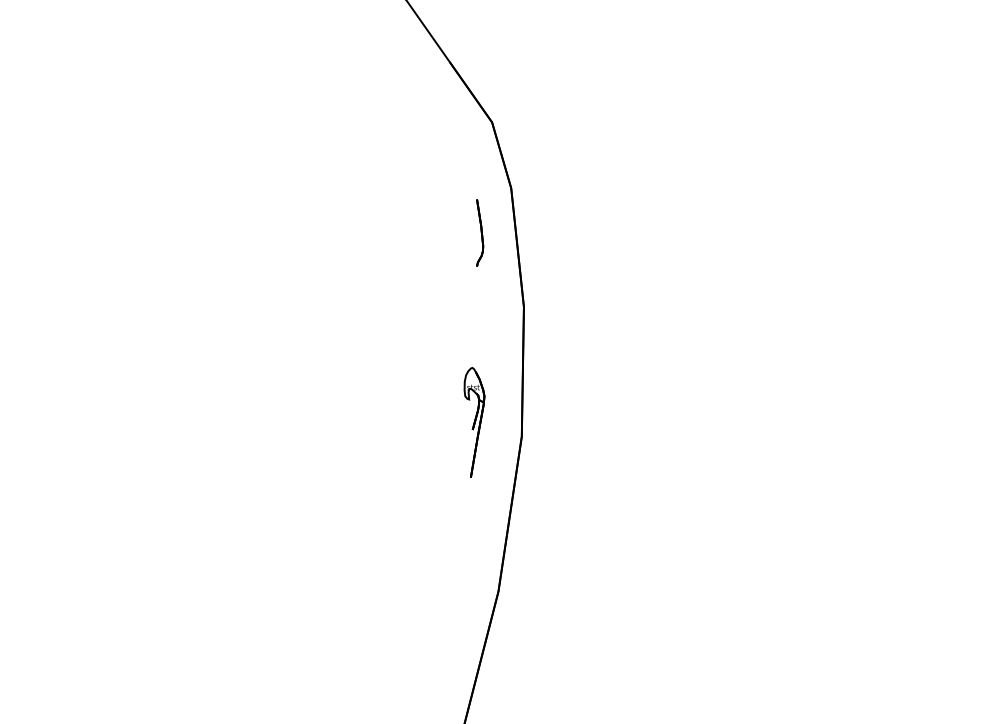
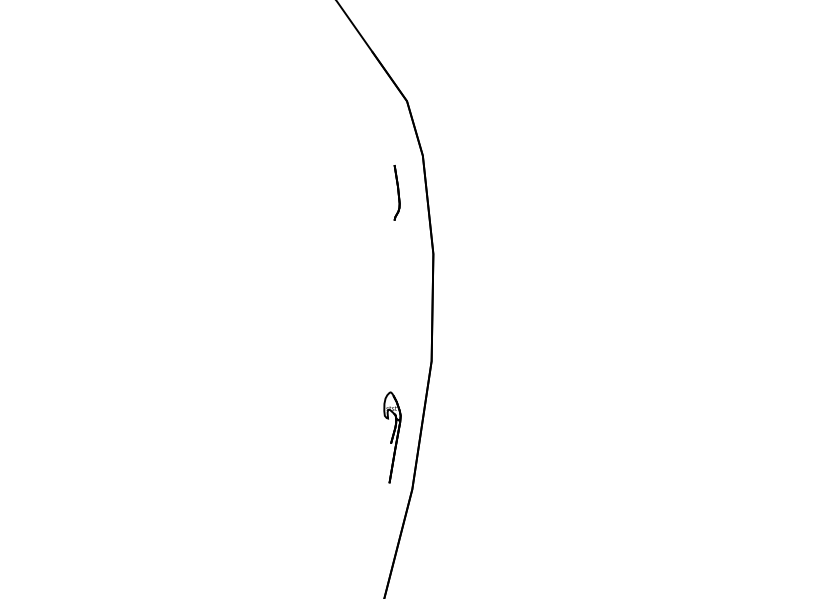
part: (474, 422) -> (392, 437), moved

